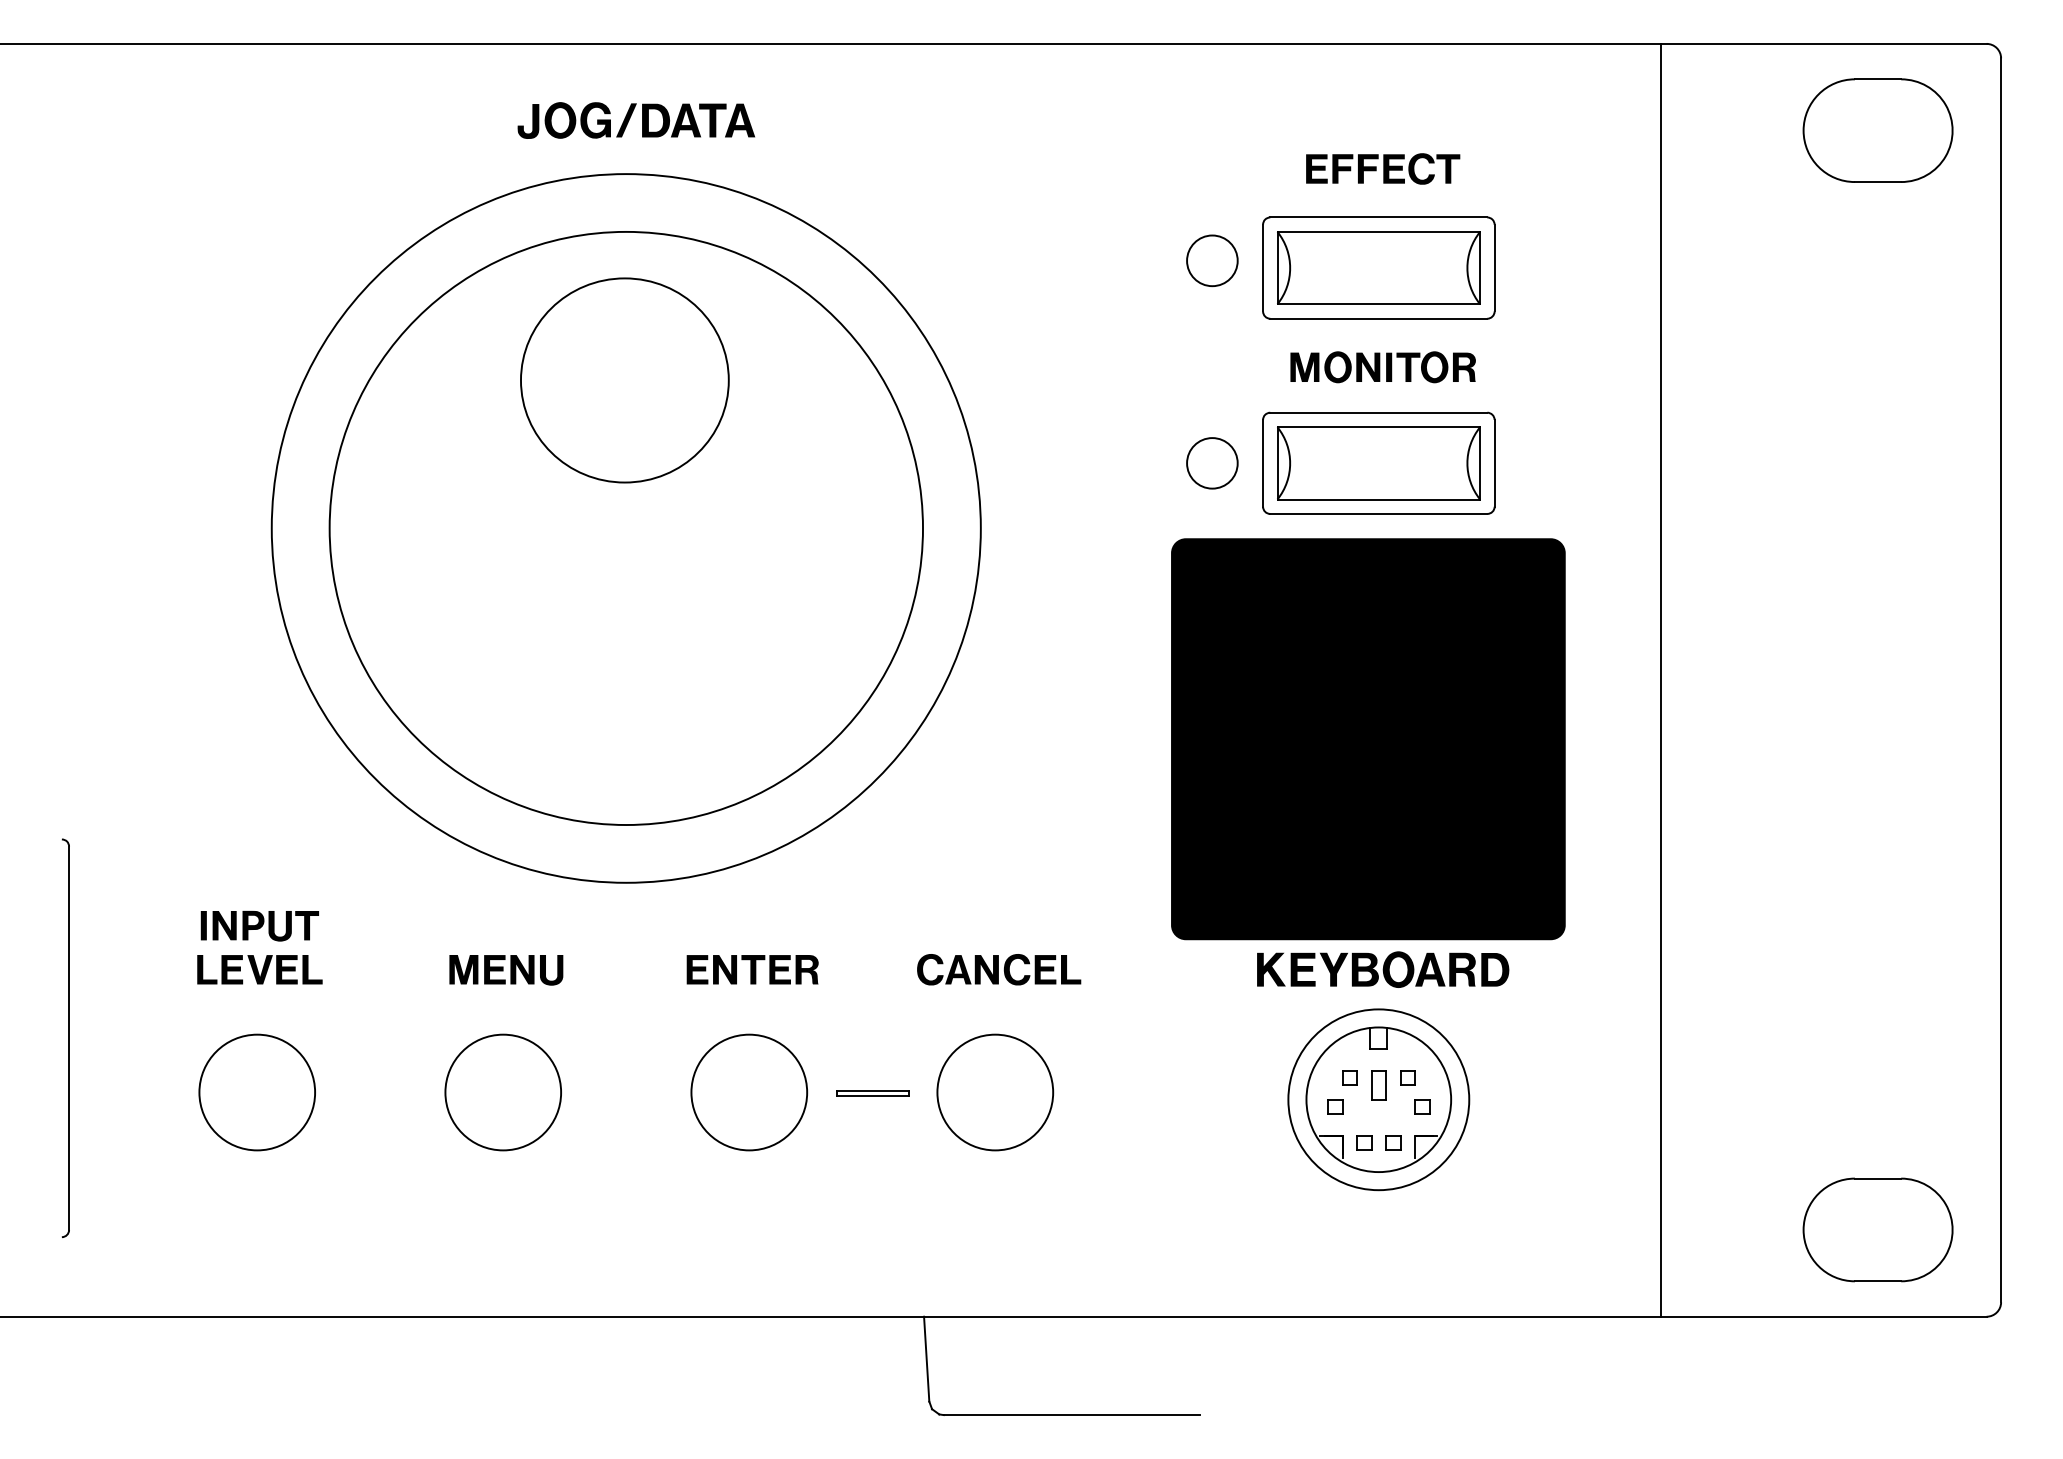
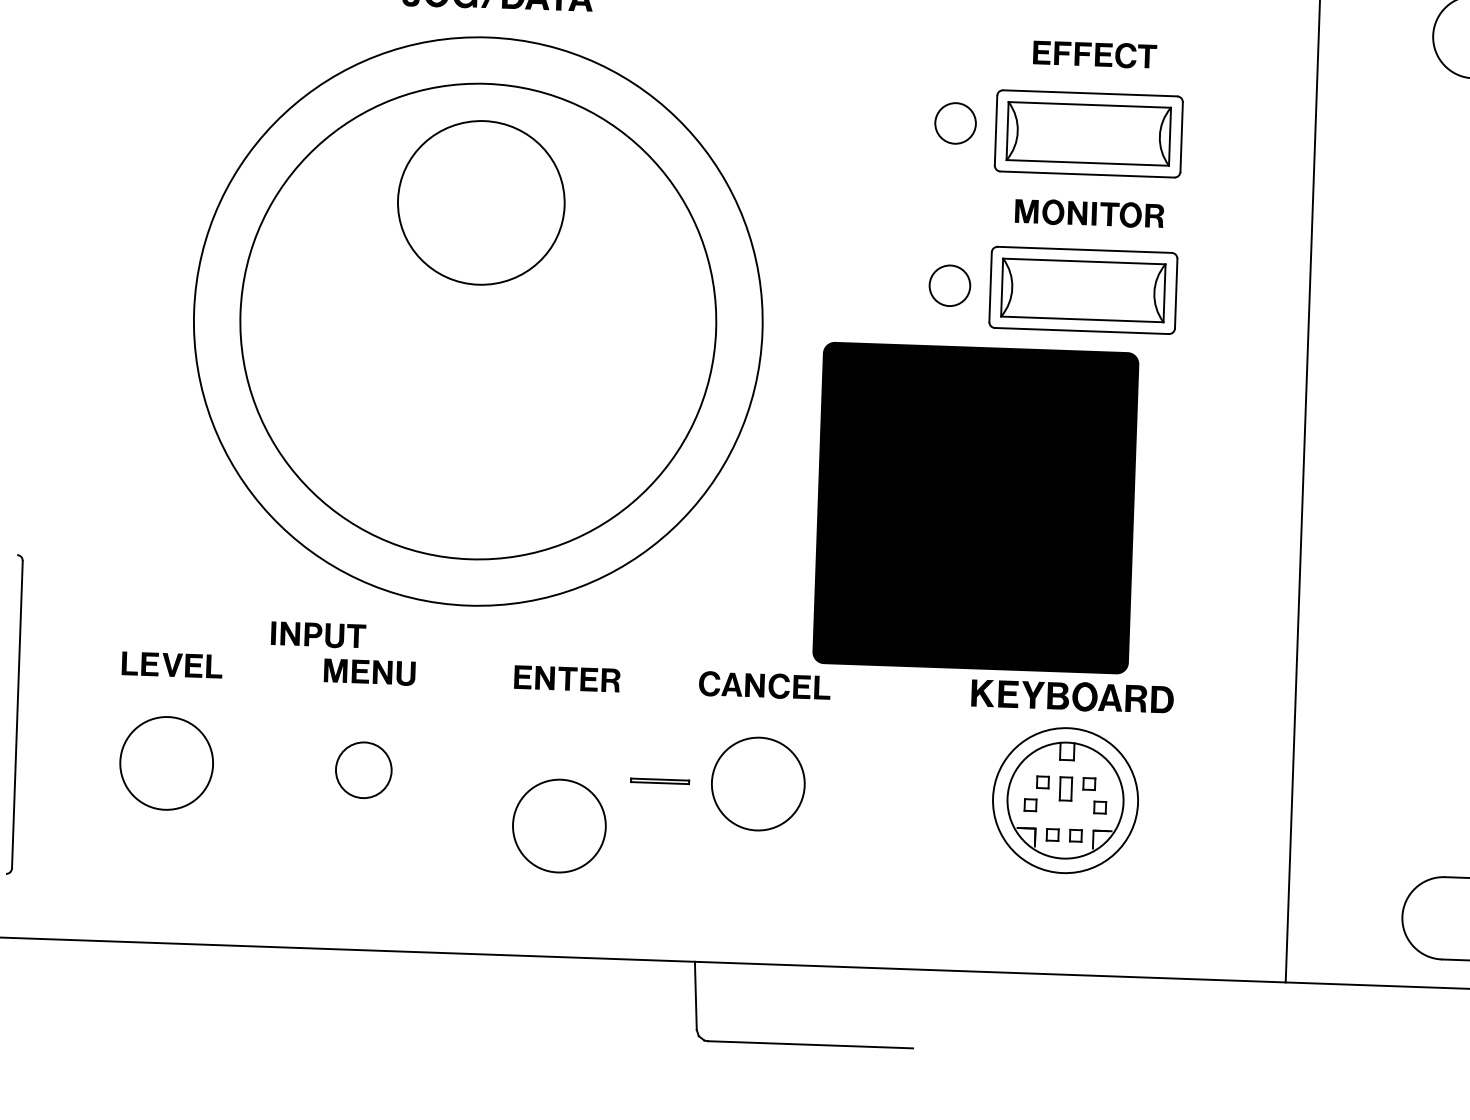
part: (1368, 739) -> (975, 508), moved
part: (259, 925) -> (318, 634), moved
part: (502, 1092) -> (363, 770), size x0.6
part: (749, 1092) -> (559, 826), moved

